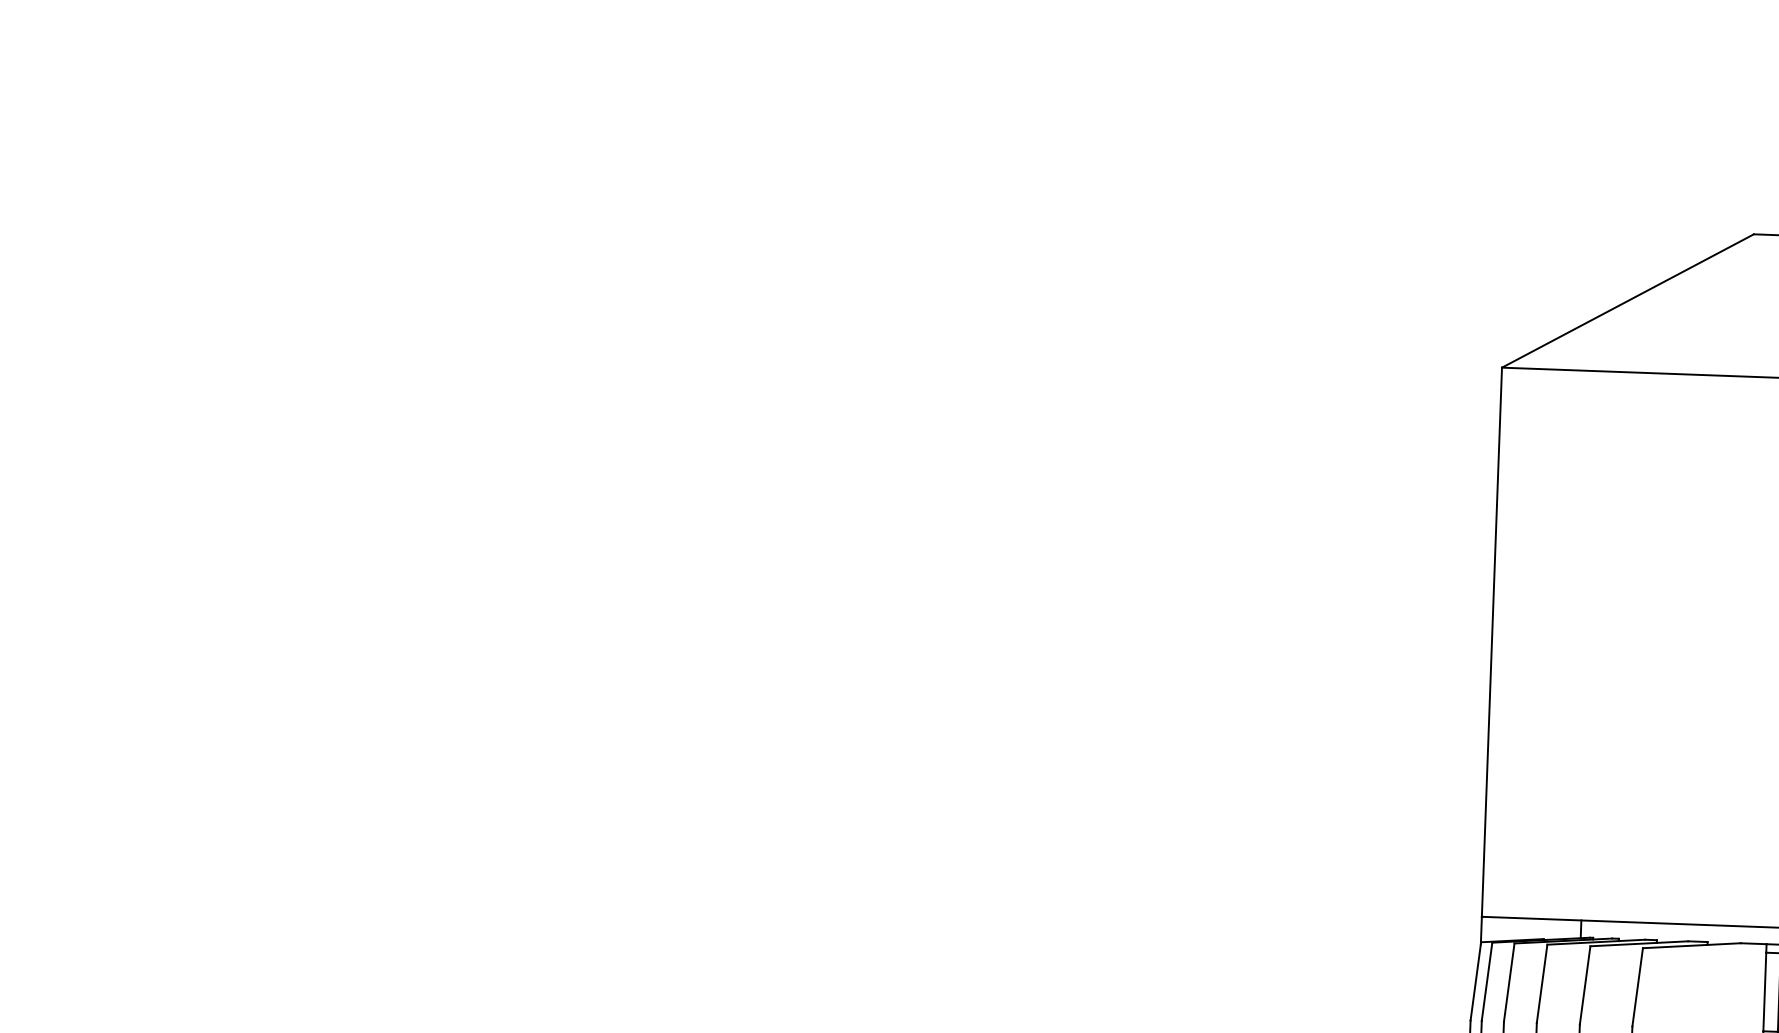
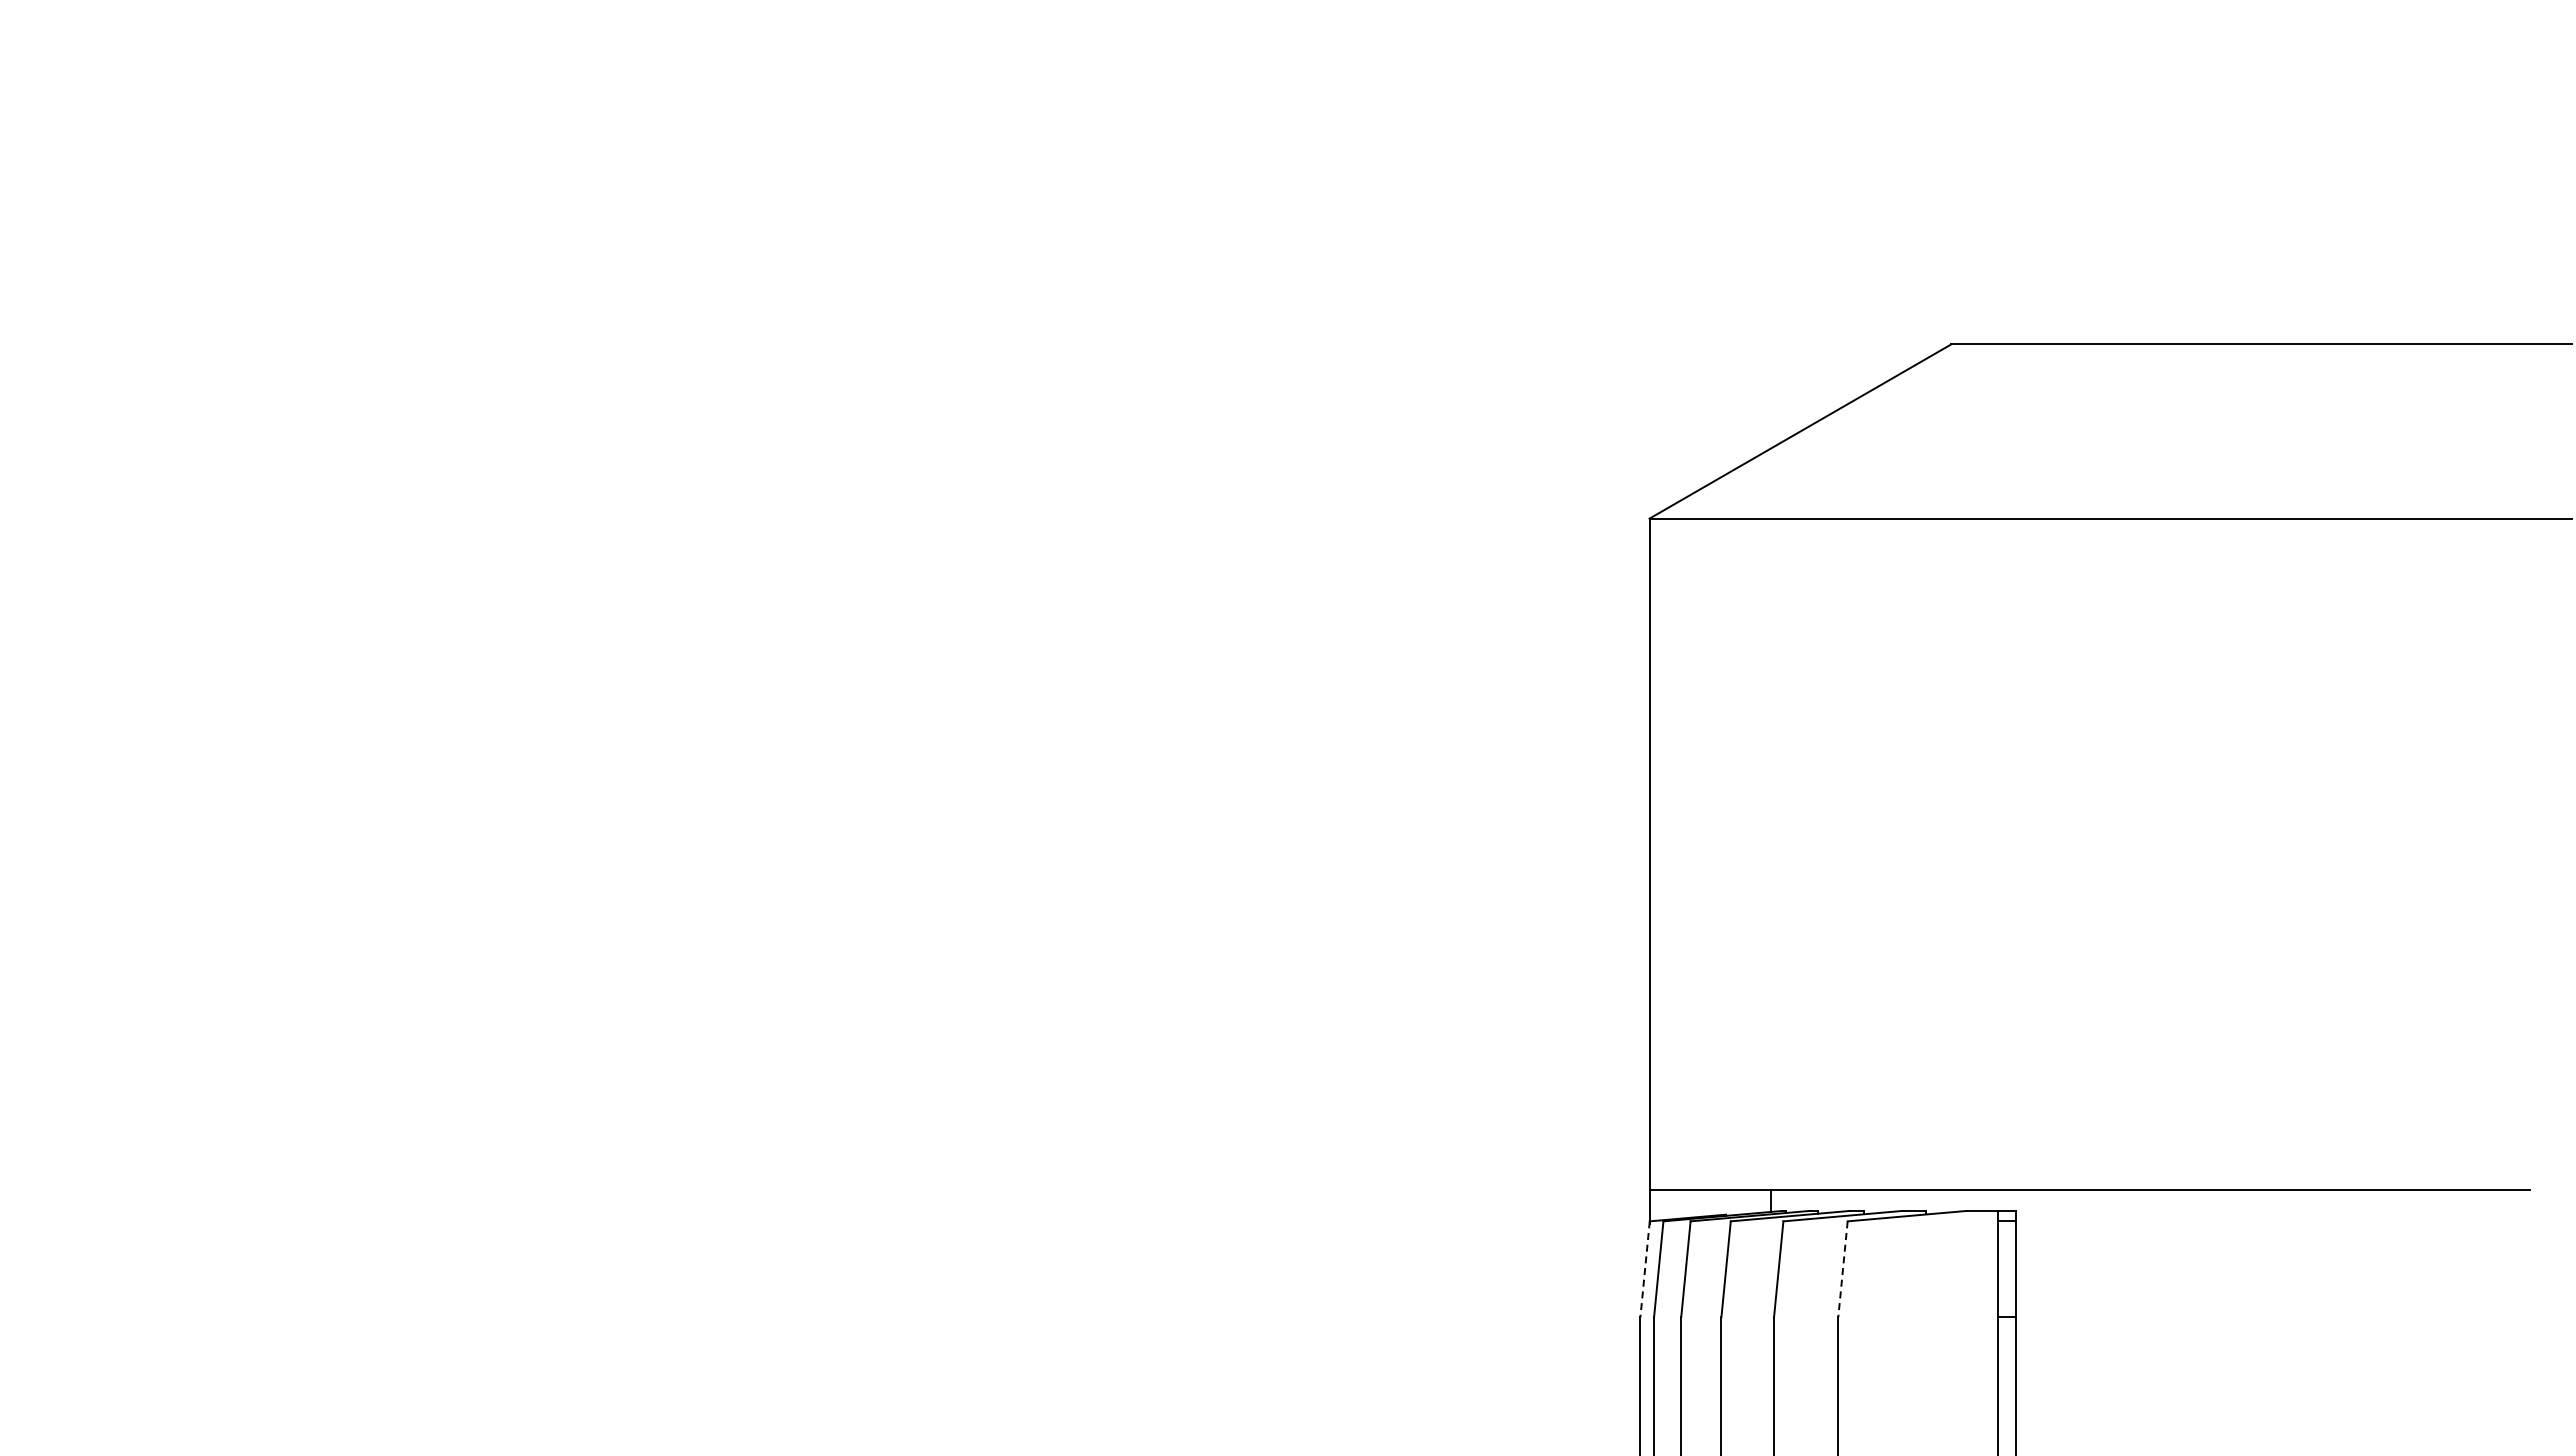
line: (1476, 981) -> (1645, 1269), solid -> dashed
line: (1637, 987) -> (1842, 1269), solid -> dashed

